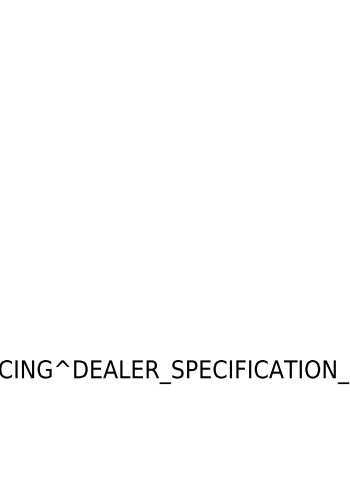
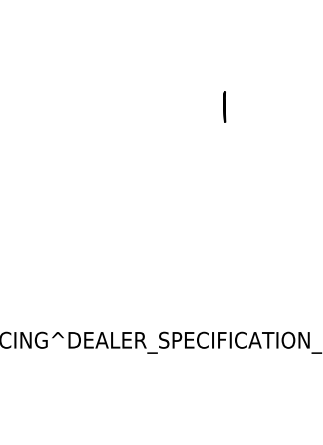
line: (243, 115) -> (224, 106), added

